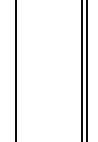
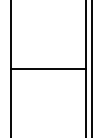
line: (48, 88) -> (47, 69), added

